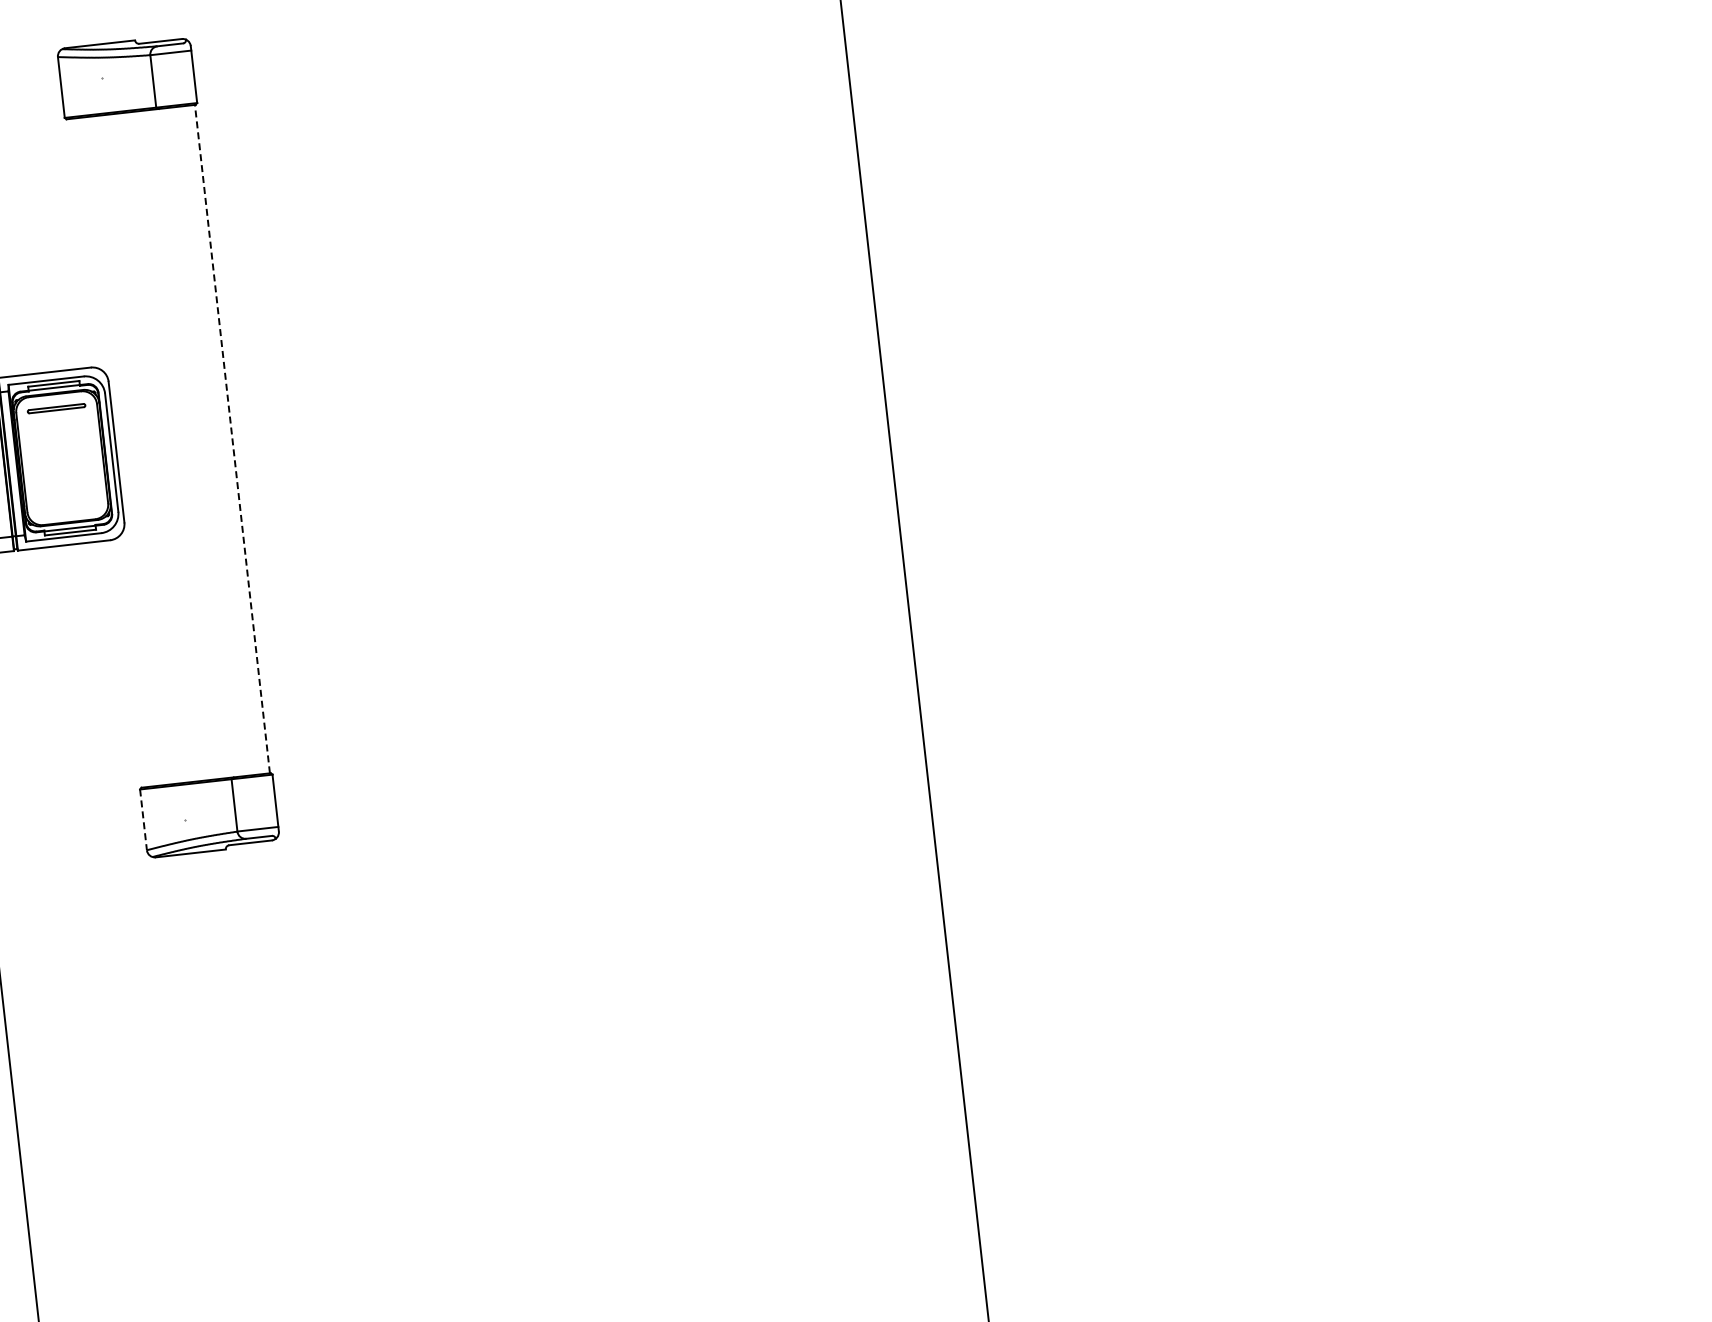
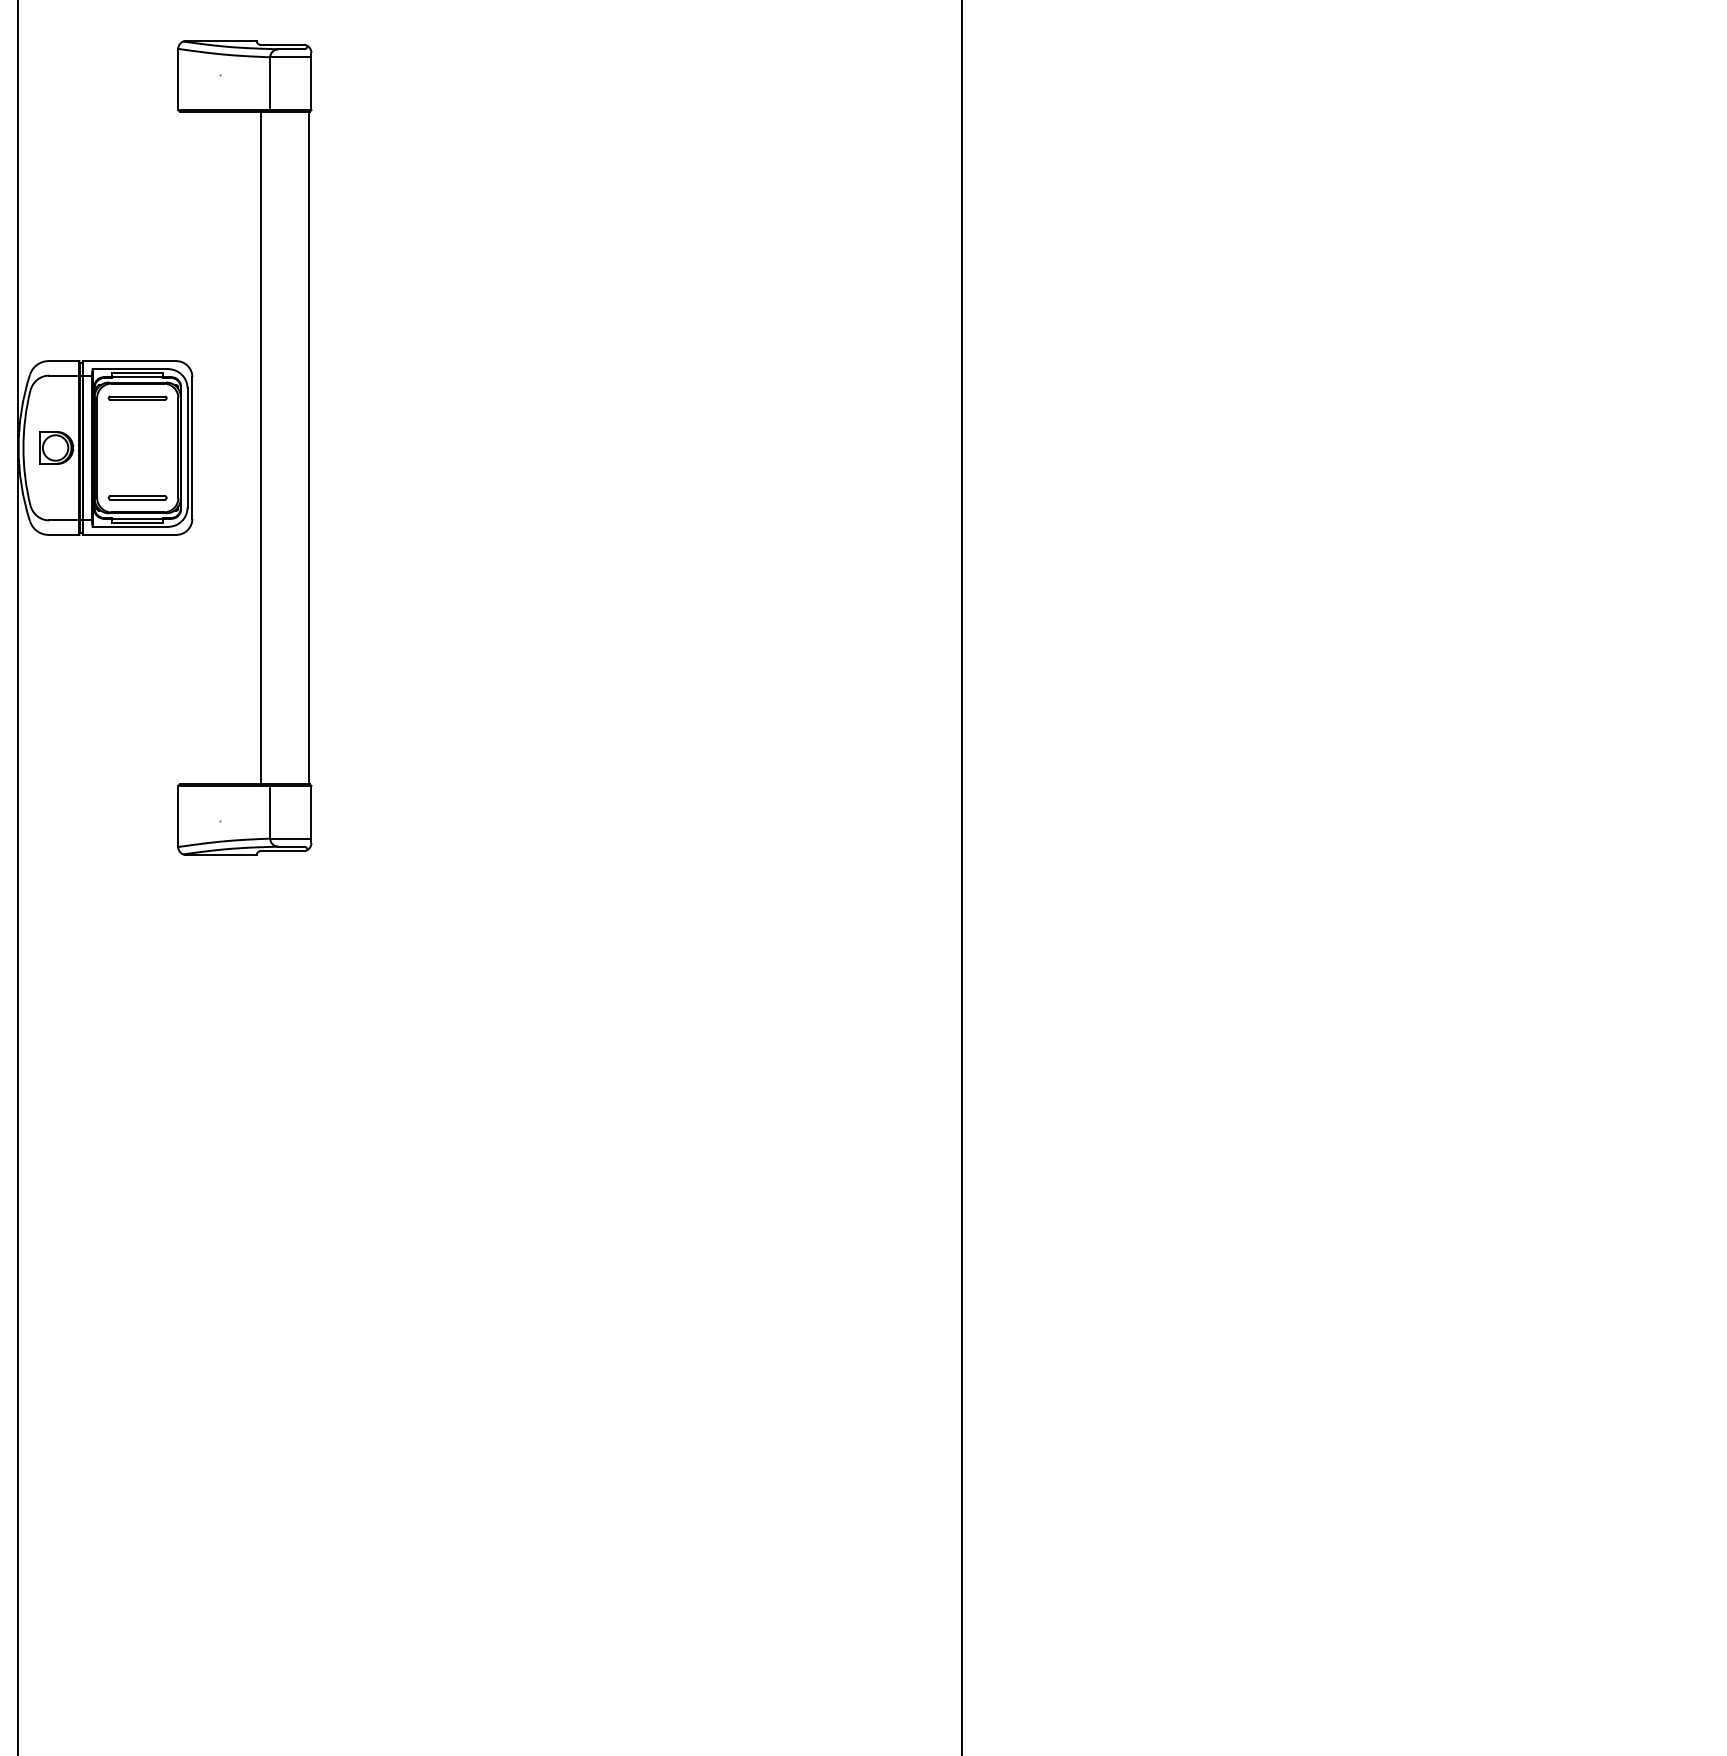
line: (232, 438) -> (309, 447), dashed -> solid
line: (184, 444) -> (260, 447), added
part: (67, 507) -> (137, 497), added
line: (143, 819) -> (178, 816), dashed -> solid

